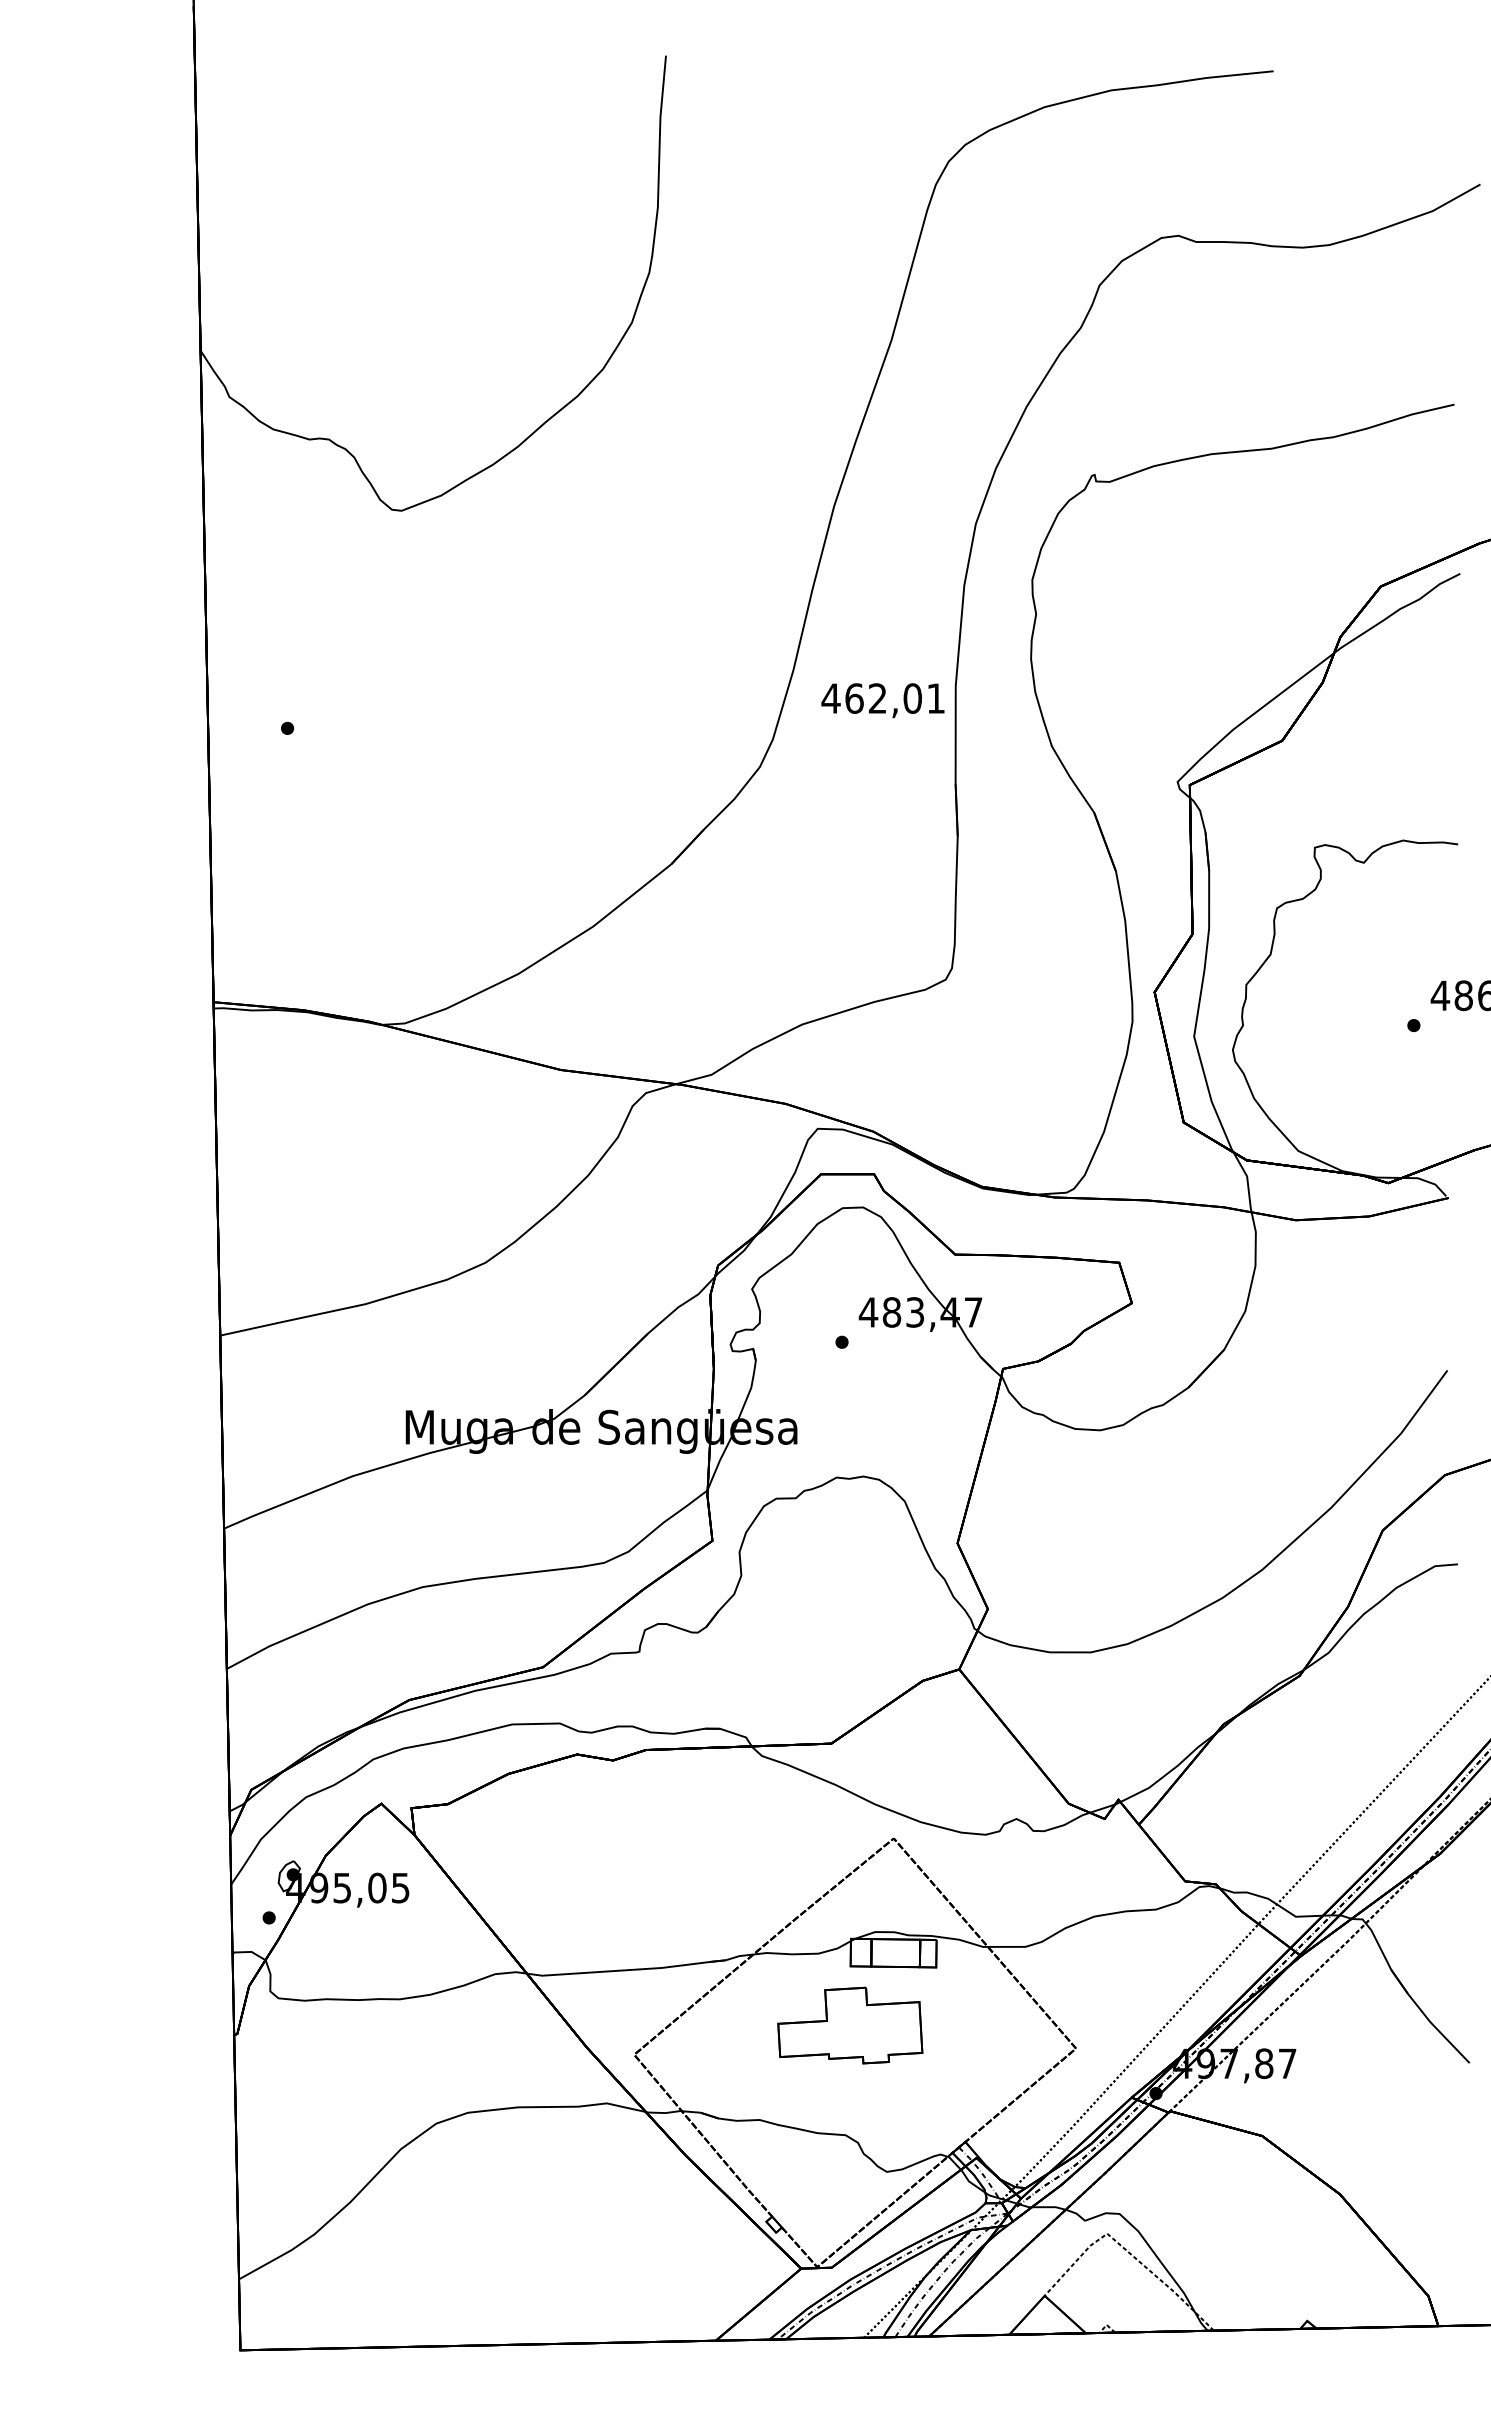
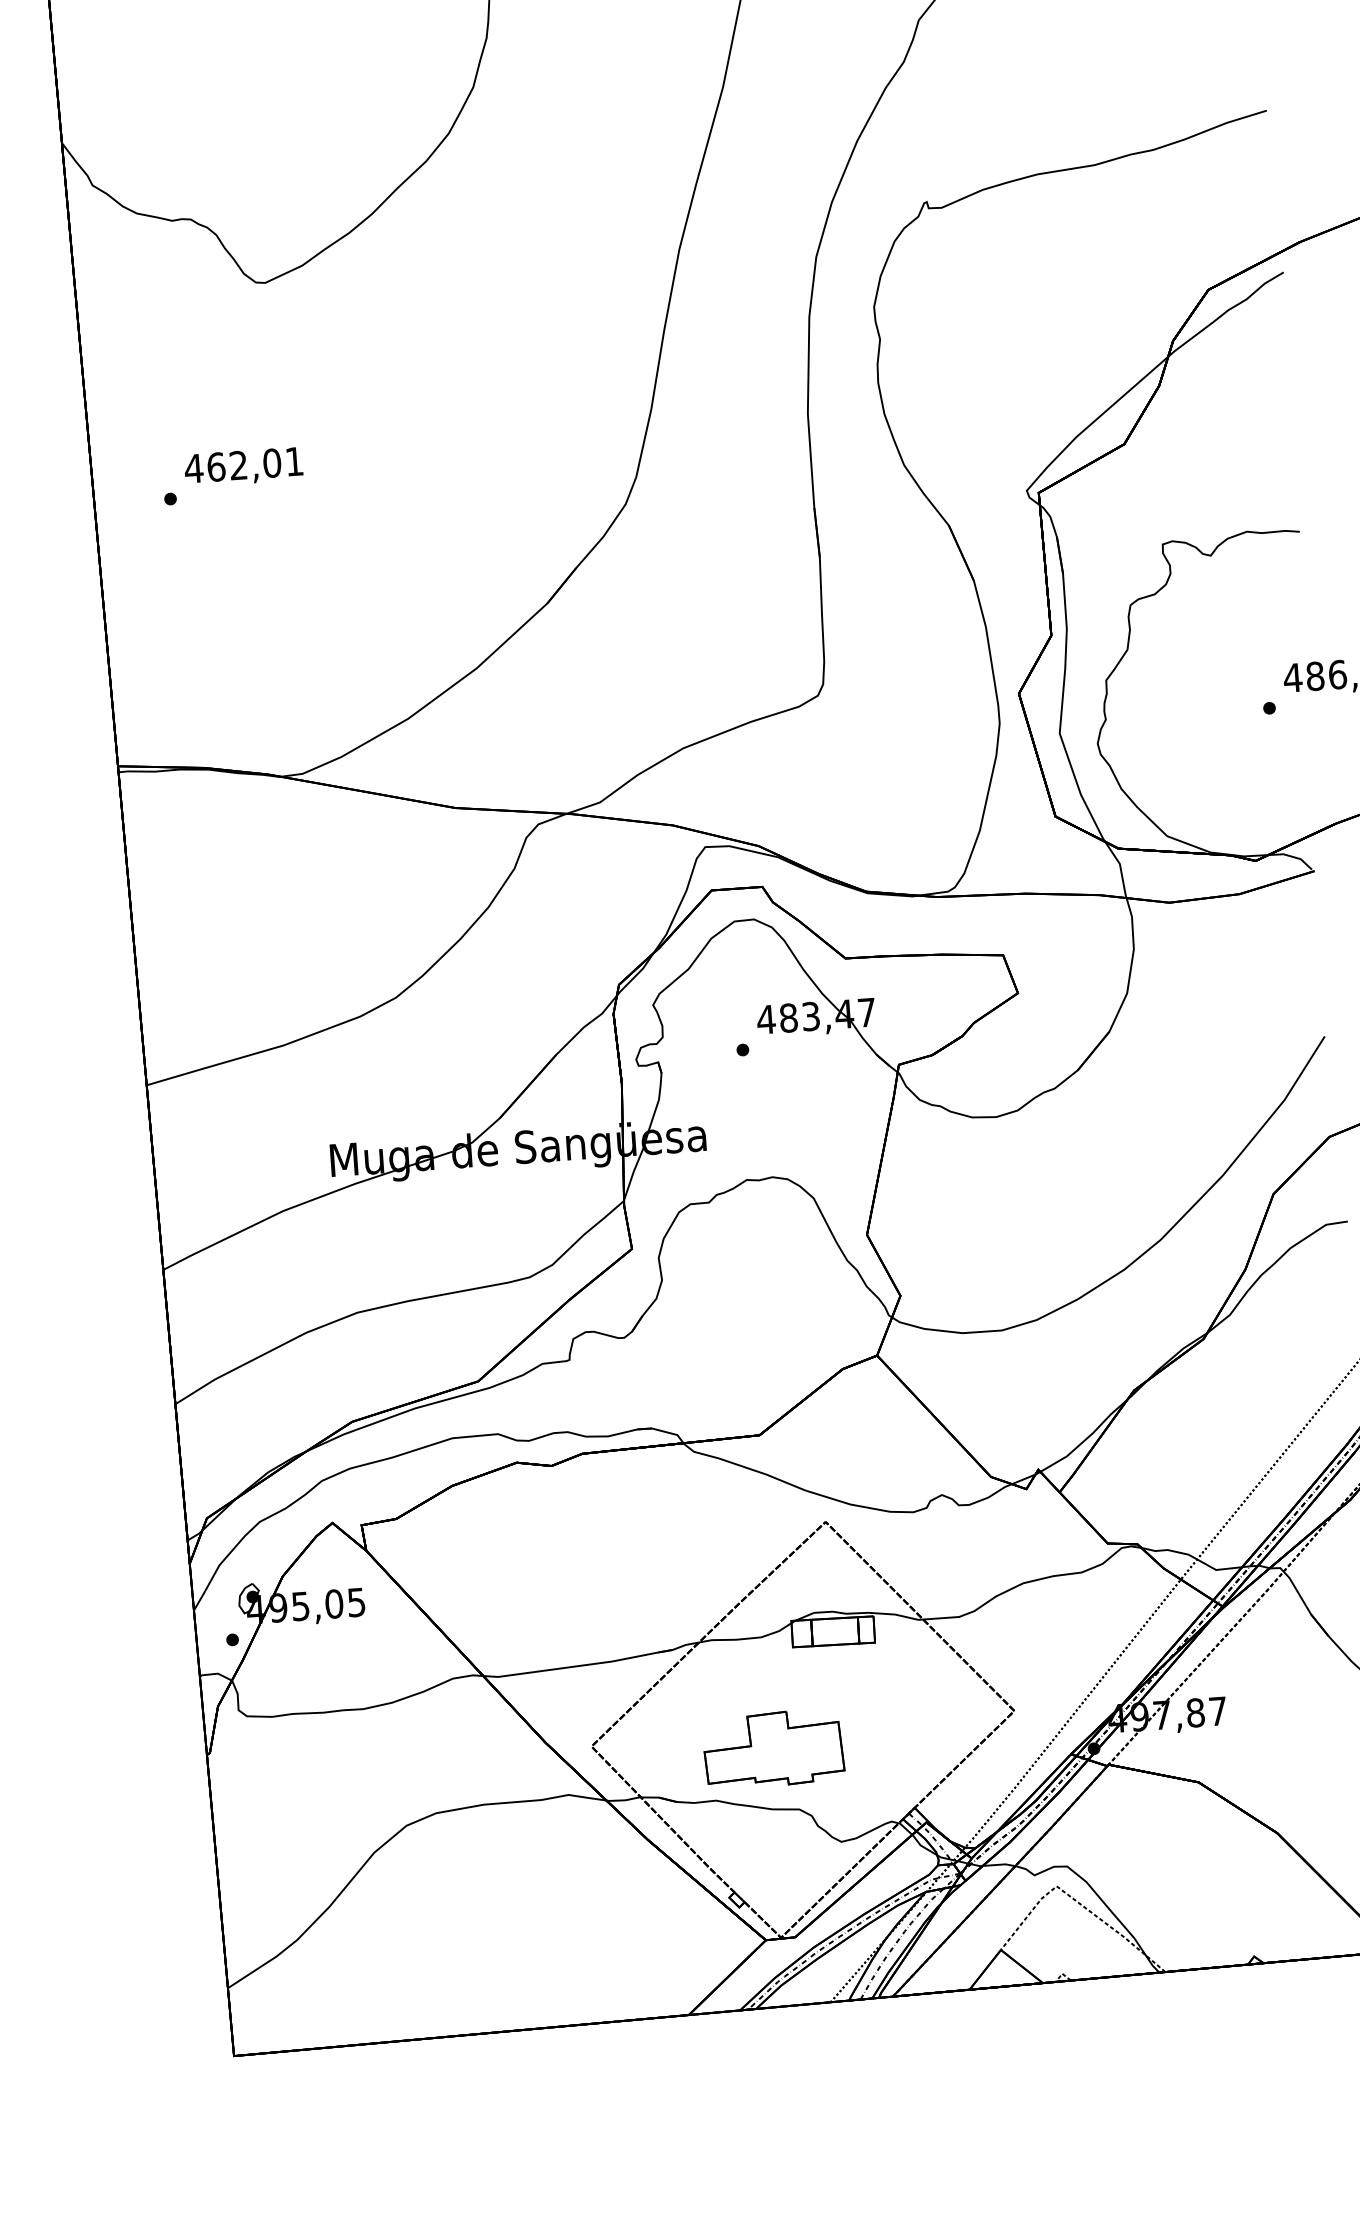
text: (882, 700) -> (243, 467), moved
part: (850, 2025) -> (773, 1748), moved

